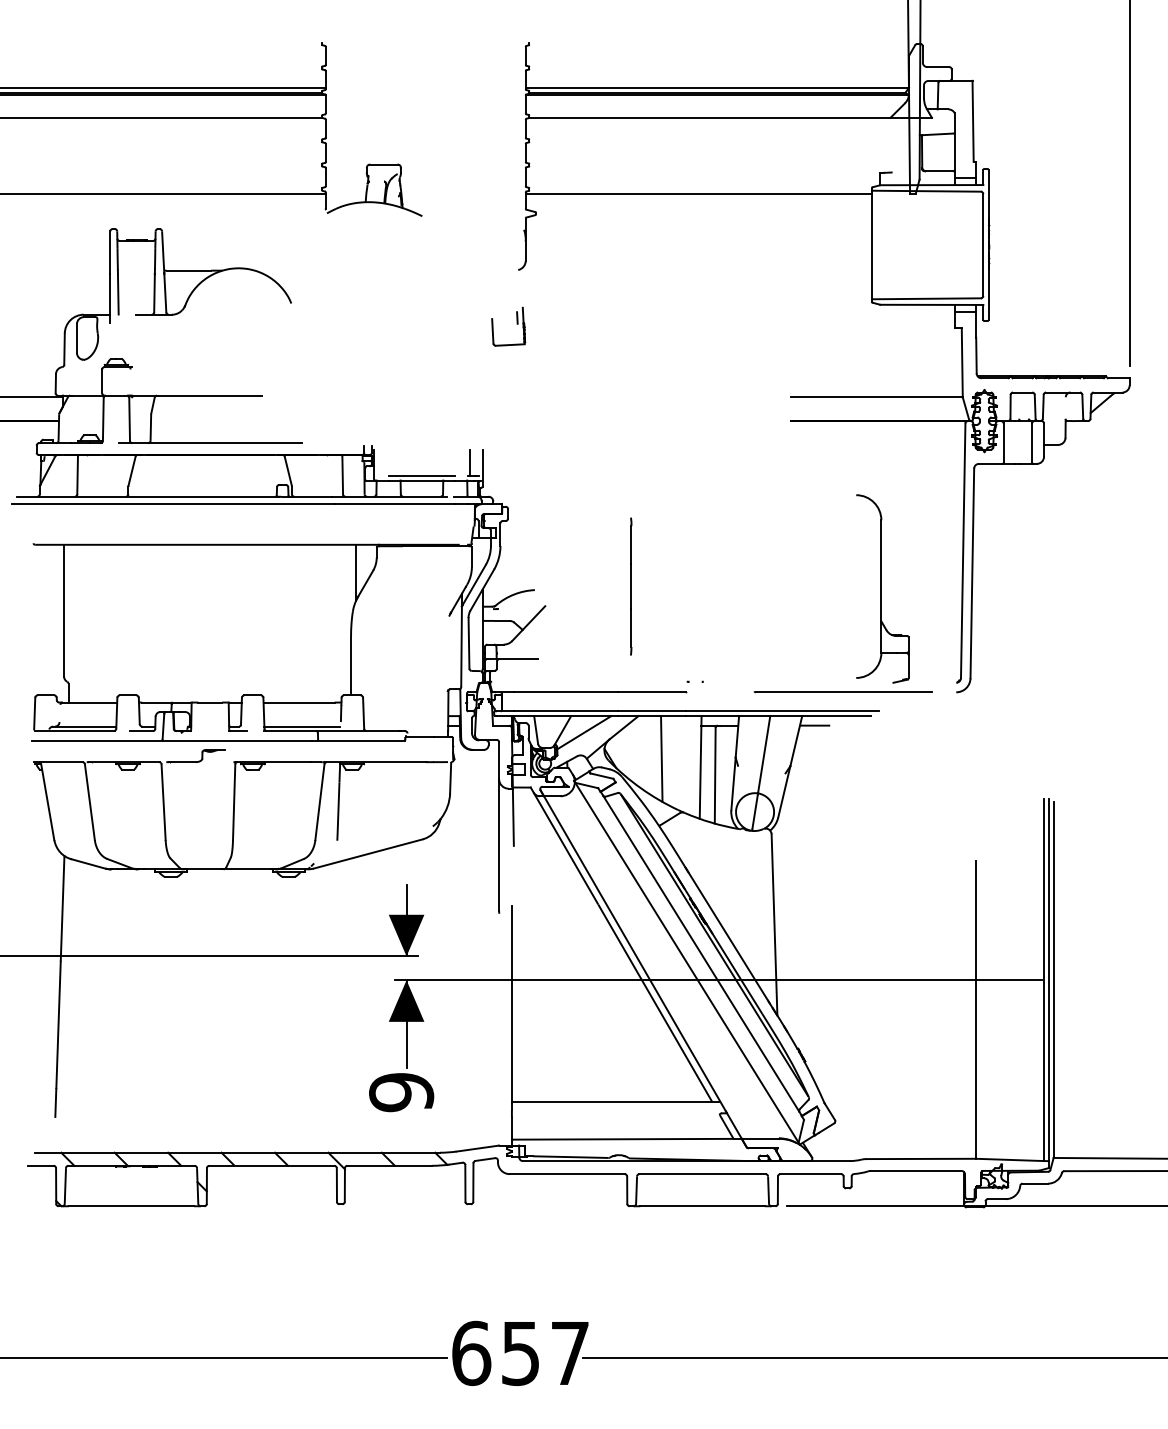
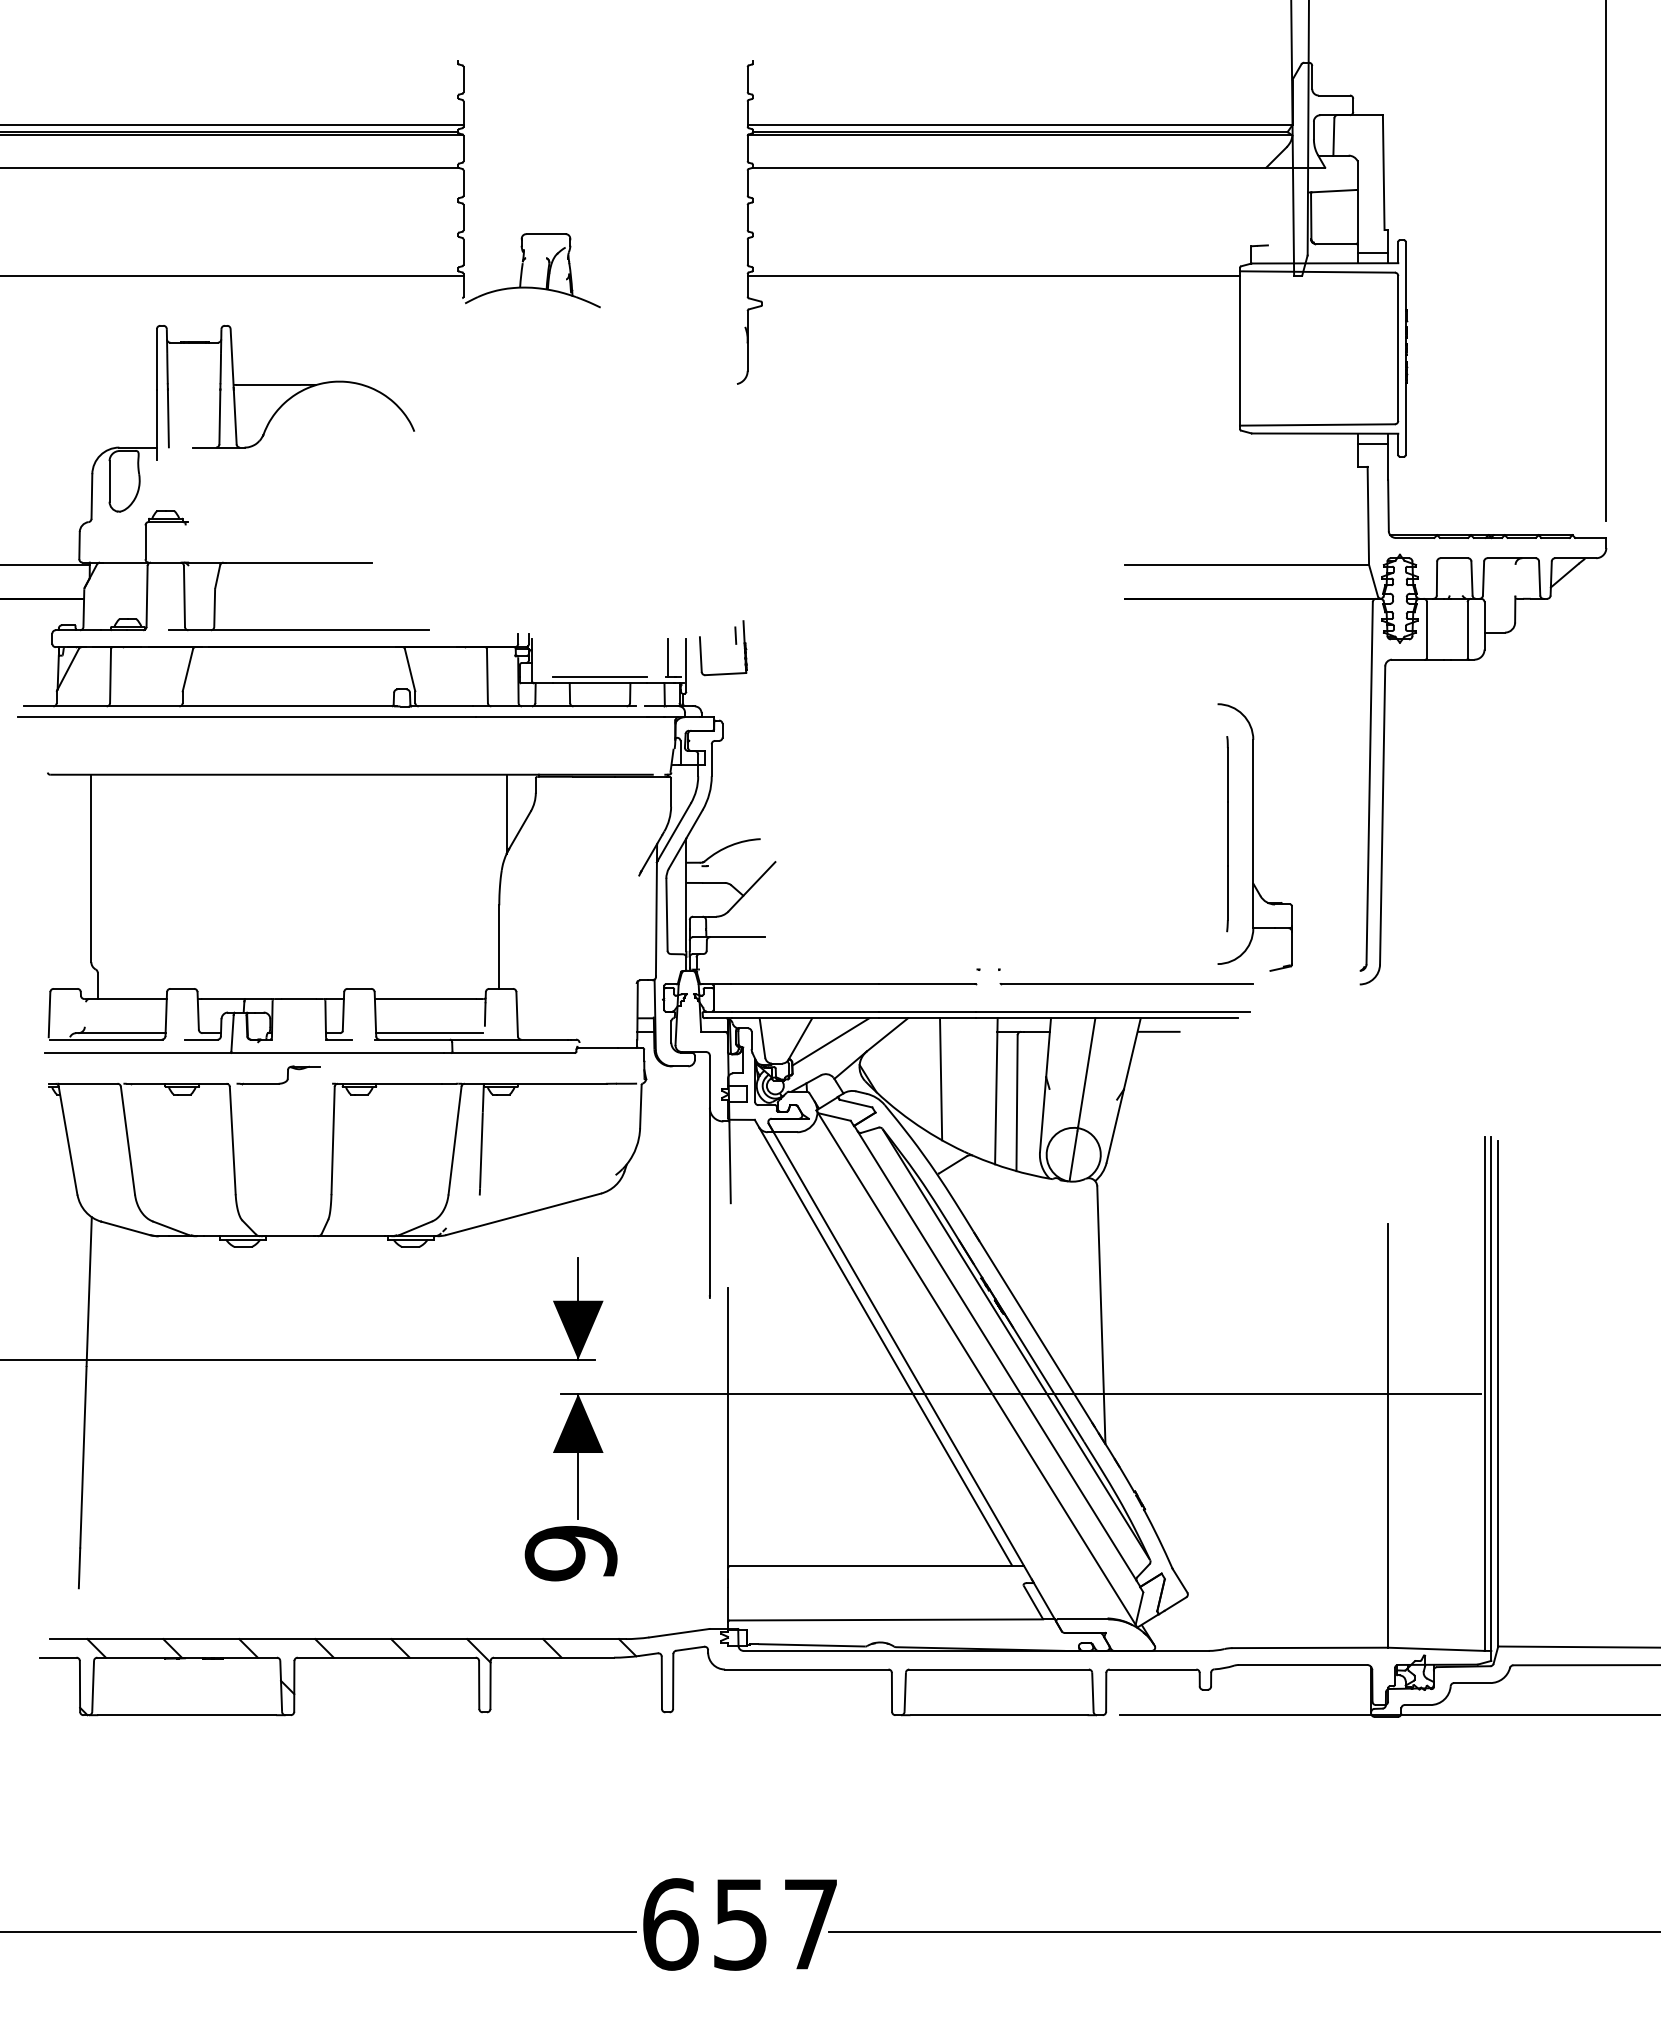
part: (516, 324) -> (734, 644), moved
line: (631, 586) -> (1227, 834), moved
line: (842, 692) -> (1125, 984), moved

